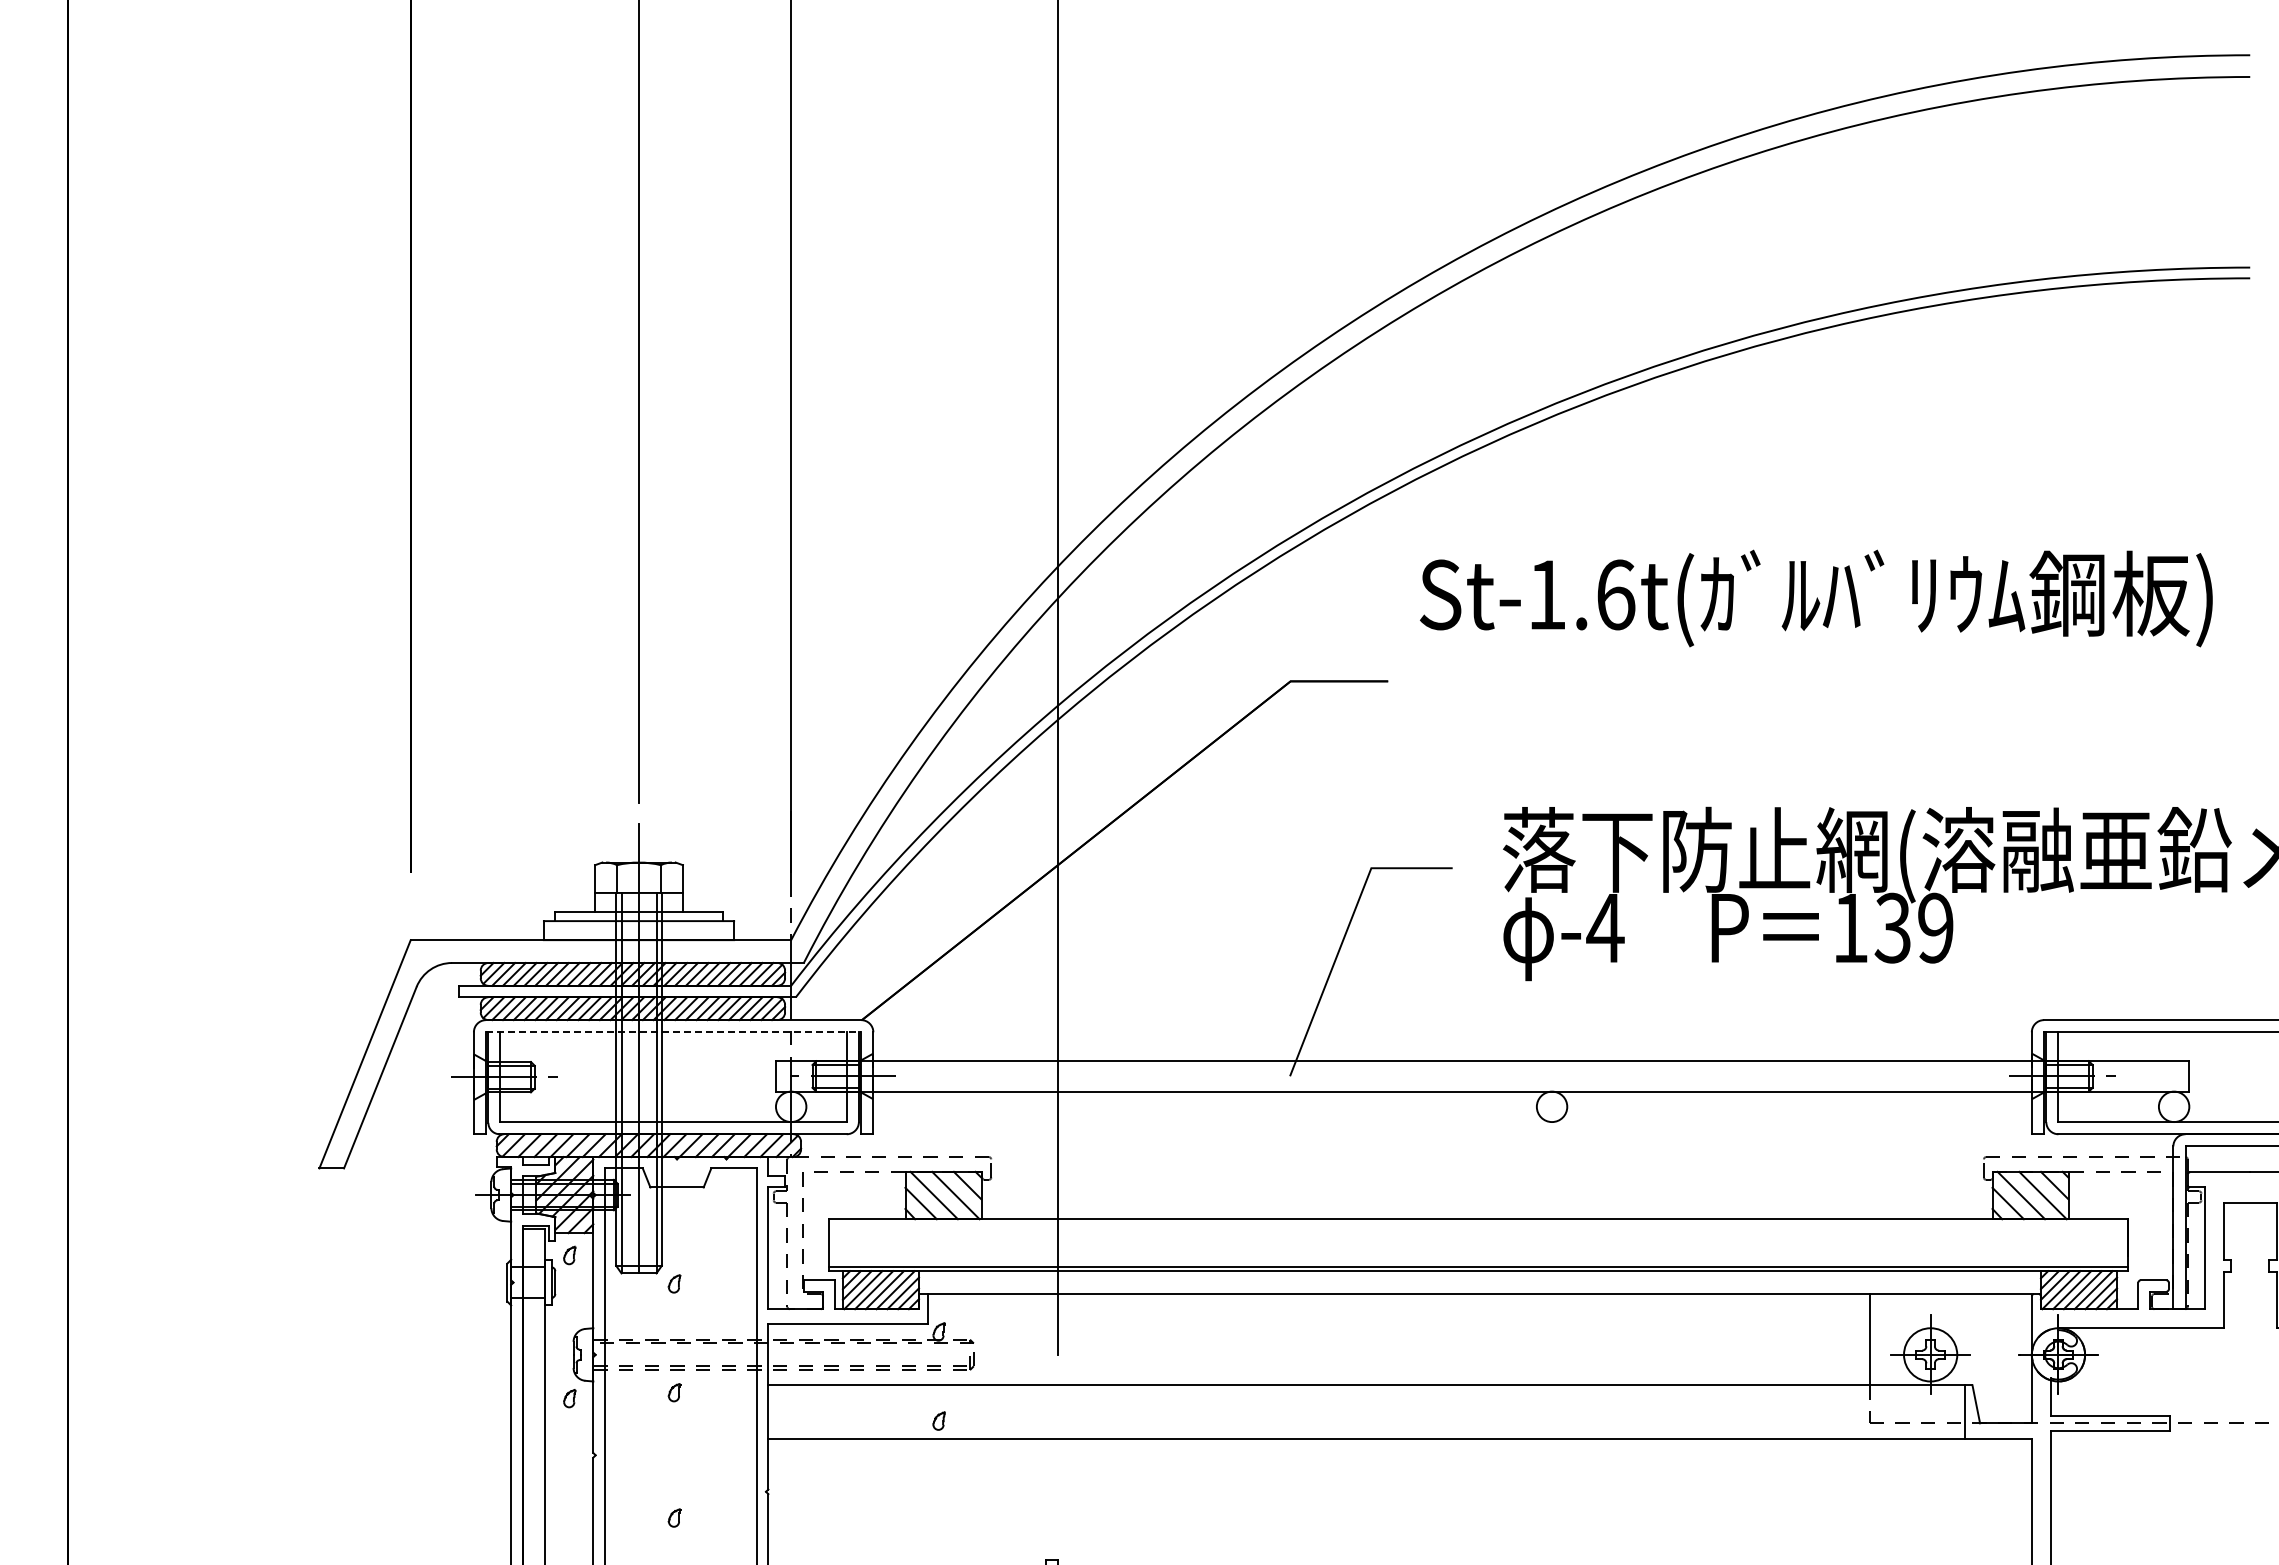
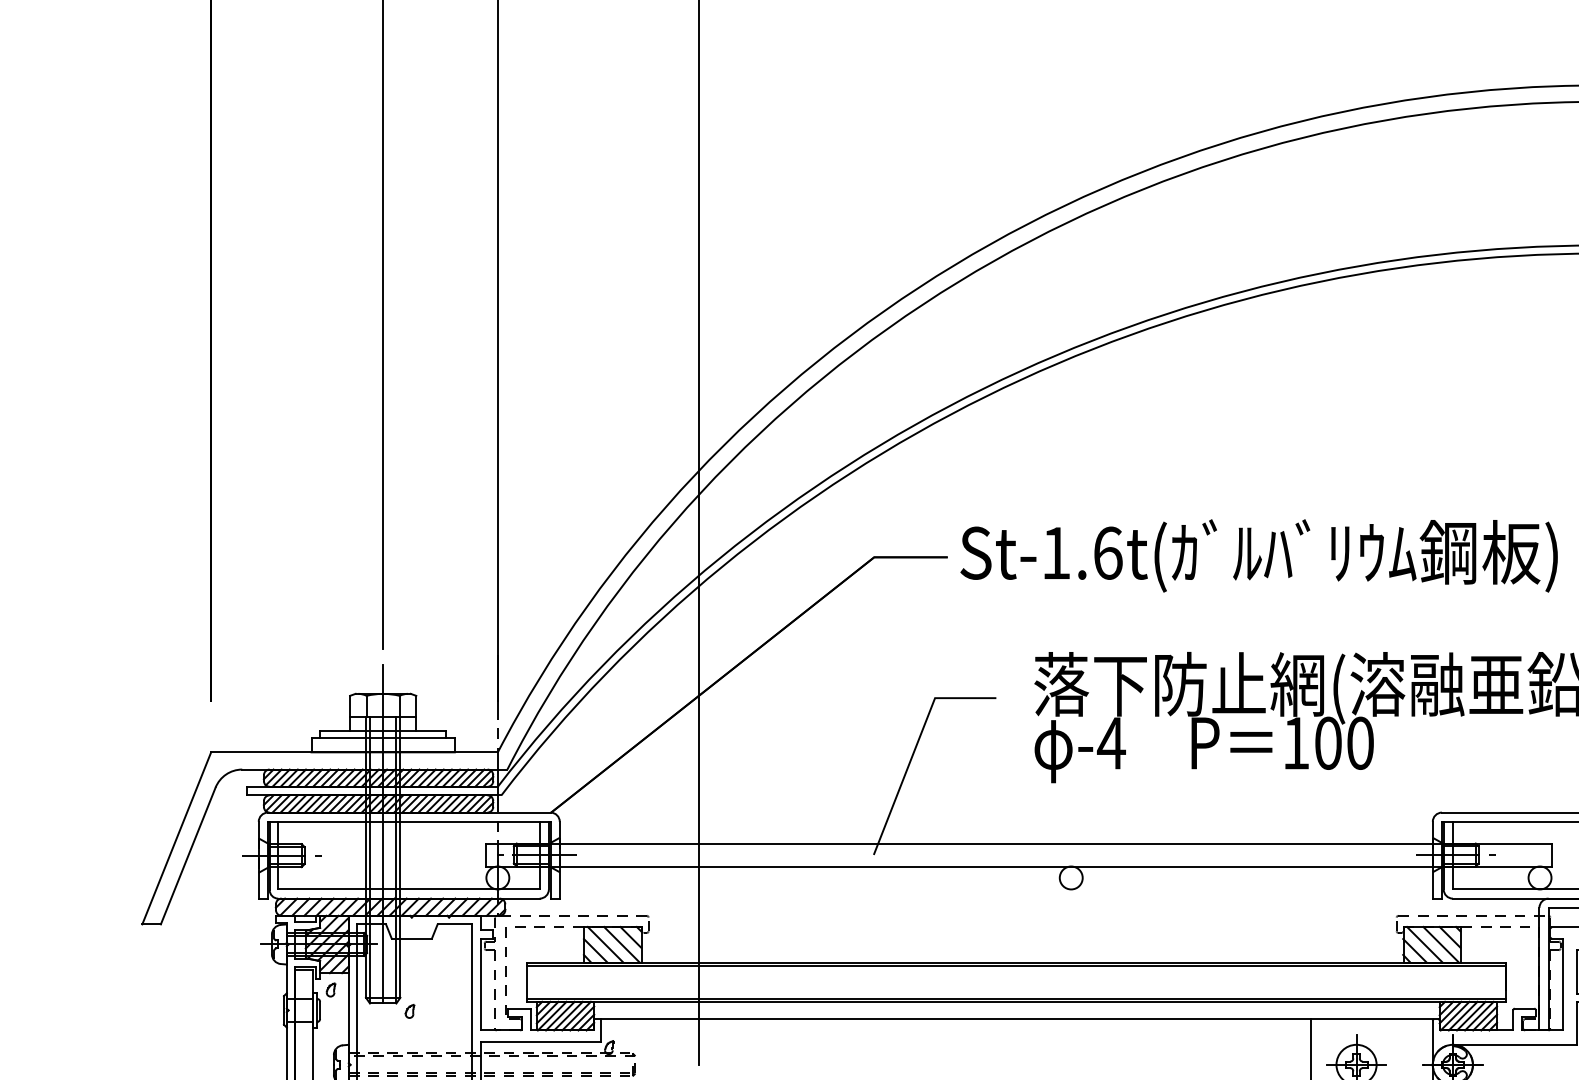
text: (1816, 598) -> (1259, 555), moved
text: (1913, 927) -> (1343, 742), 139 -> 100
line: (673, 1032) -> (409, 821), dashed -> solid
line: (1478, 1223) -> (1015, 965), added

